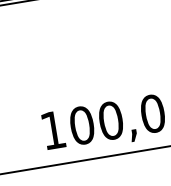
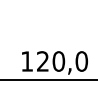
text: (81, 125) -> (42, 61), 100 -> 120

